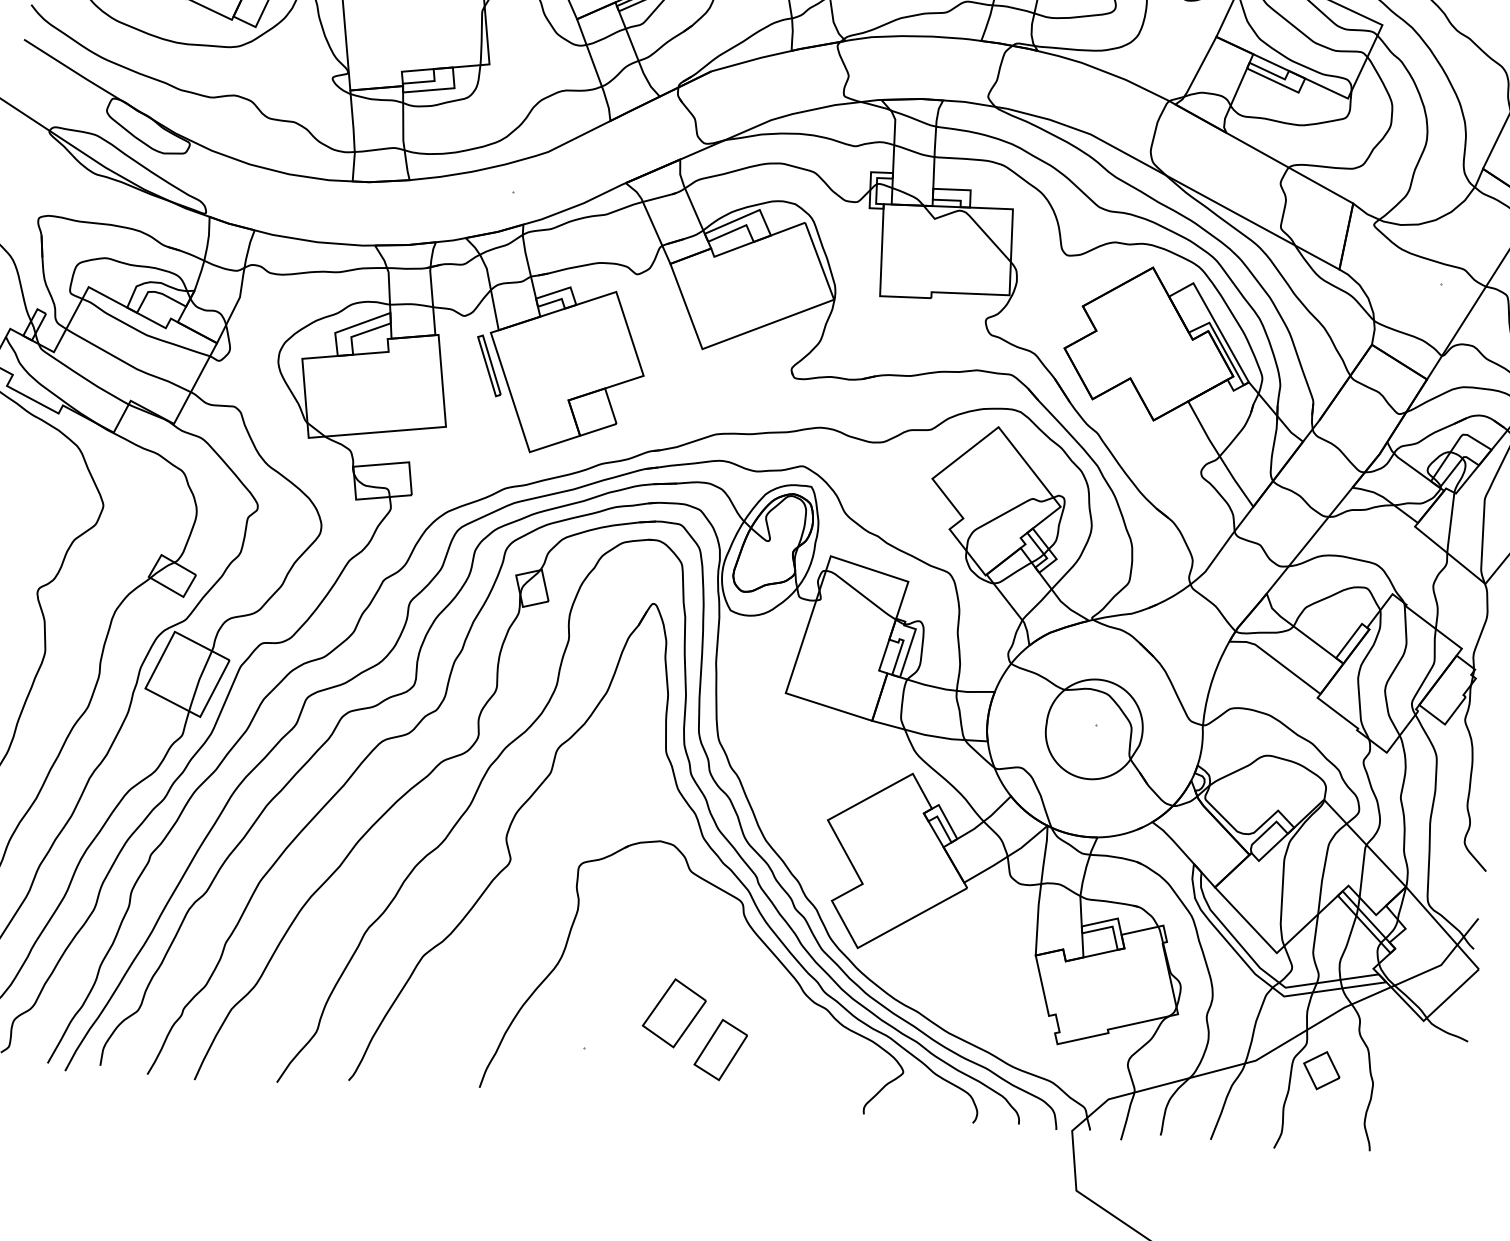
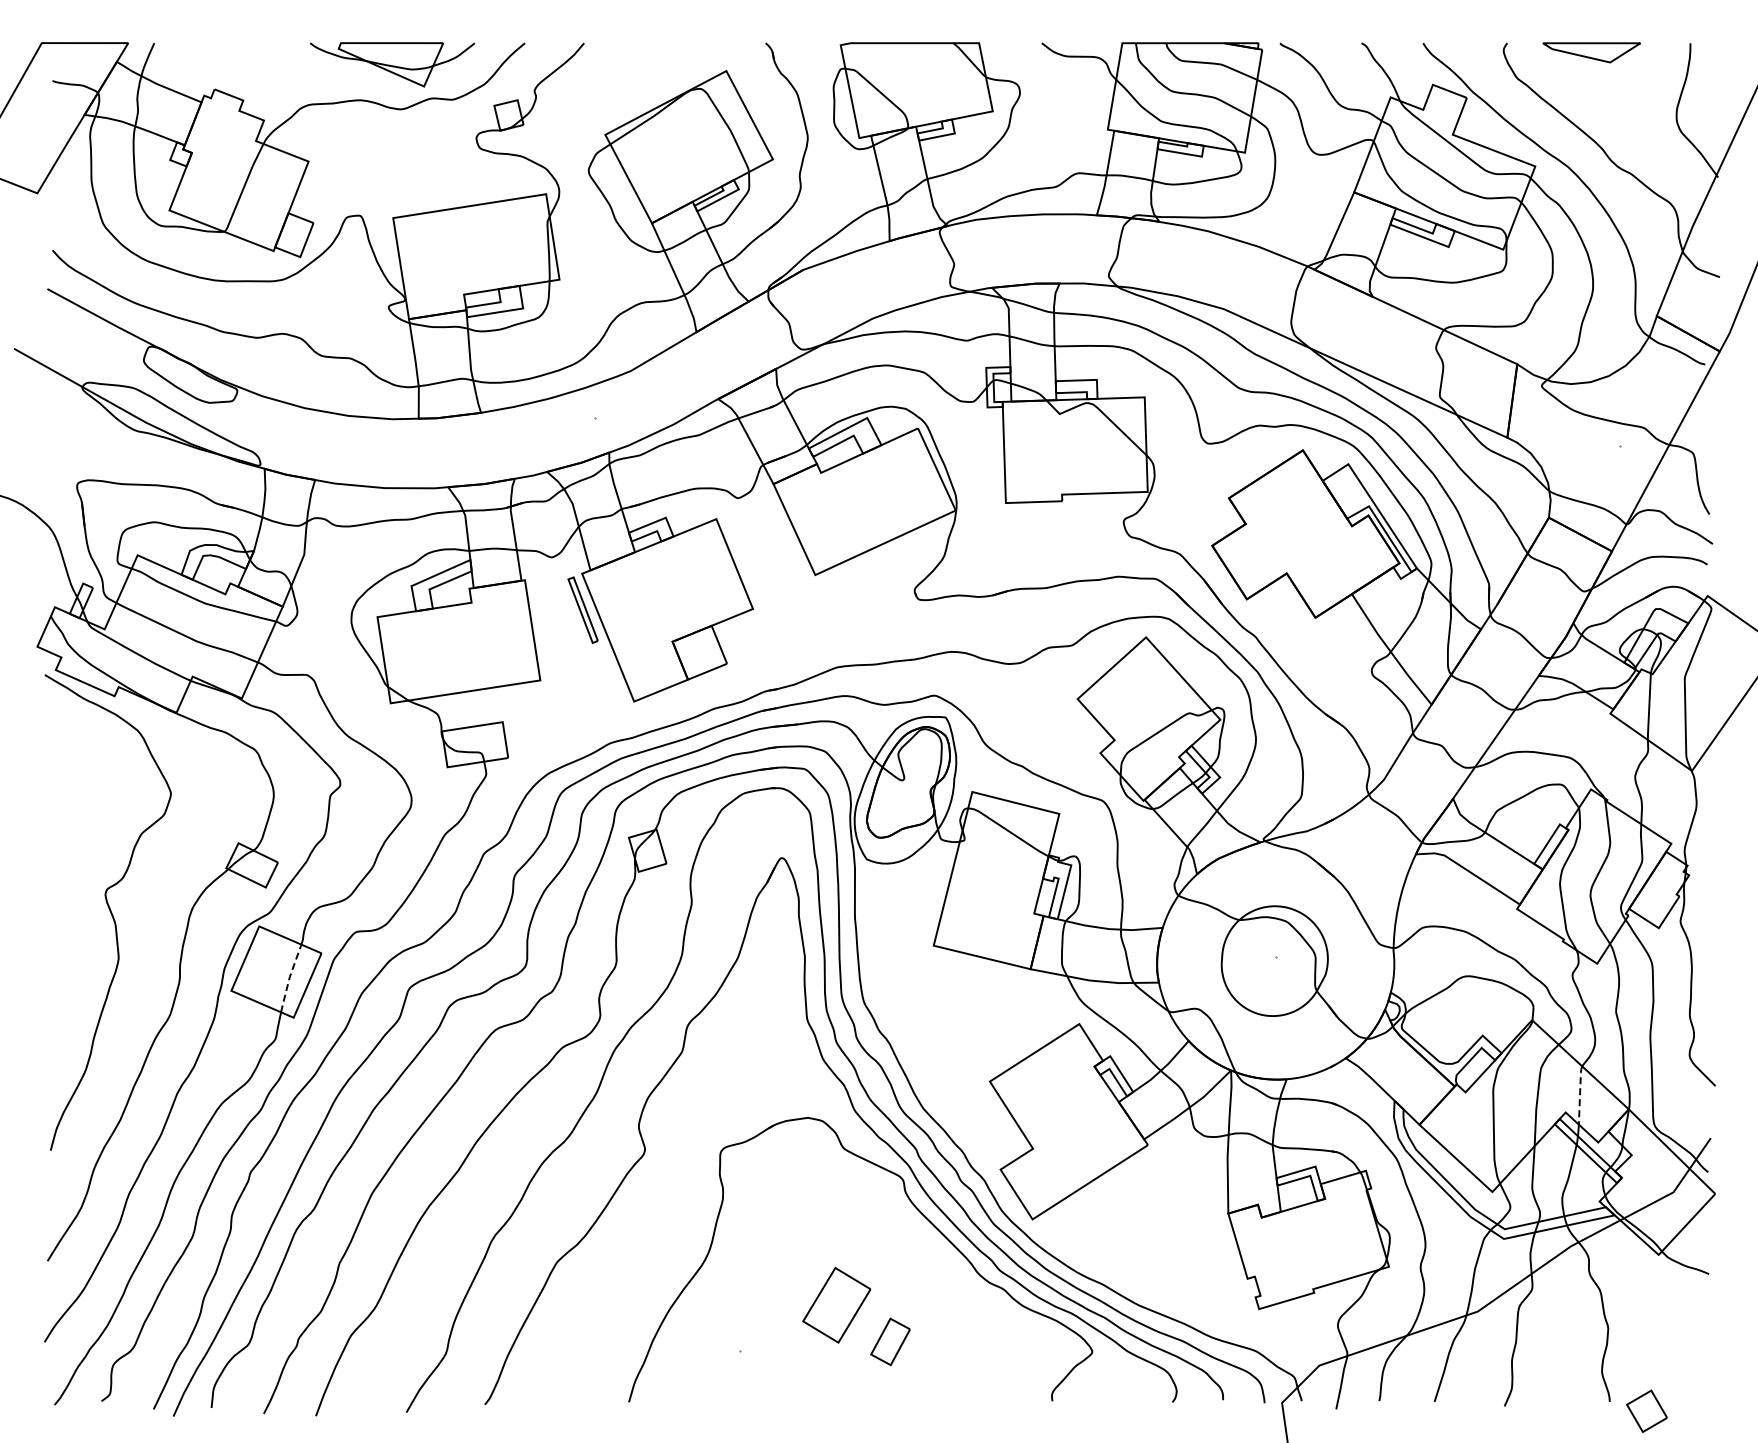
line: (199, 680) -> (289, 977), solid -> dashed
line: (1363, 870) -> (1580, 1094), solid -> dashed
part: (720, 1049) -> (890, 1341), size x0.7
part: (1321, 1070) -> (1646, 1411), moved

